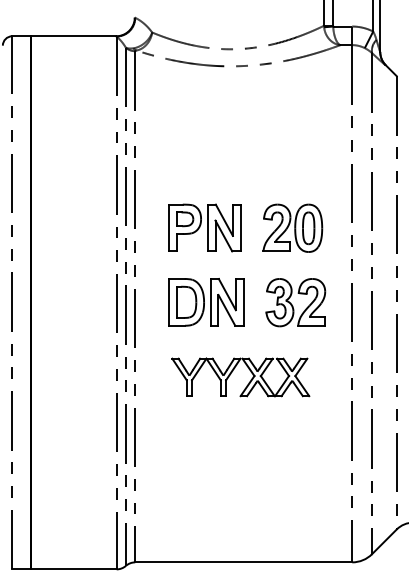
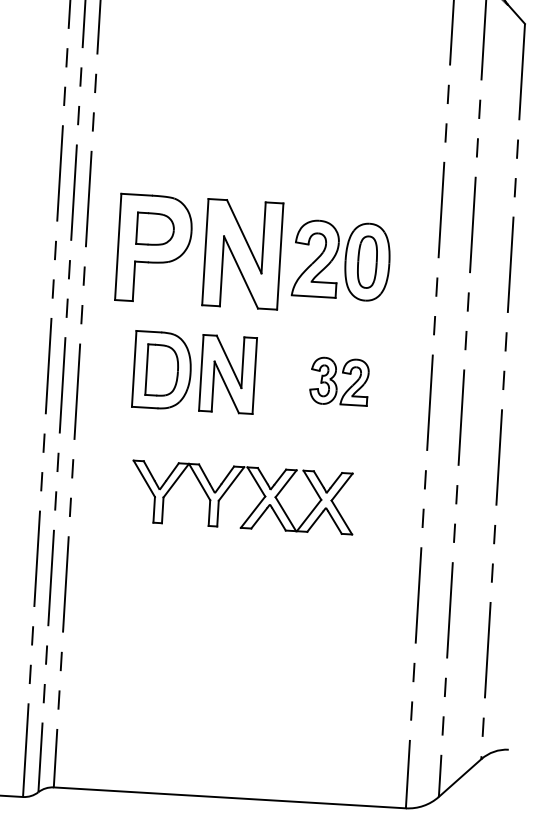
part: (204, 227) -> (198, 250), size x1.4
part: (295, 302) -> (338, 381), size x0.6

